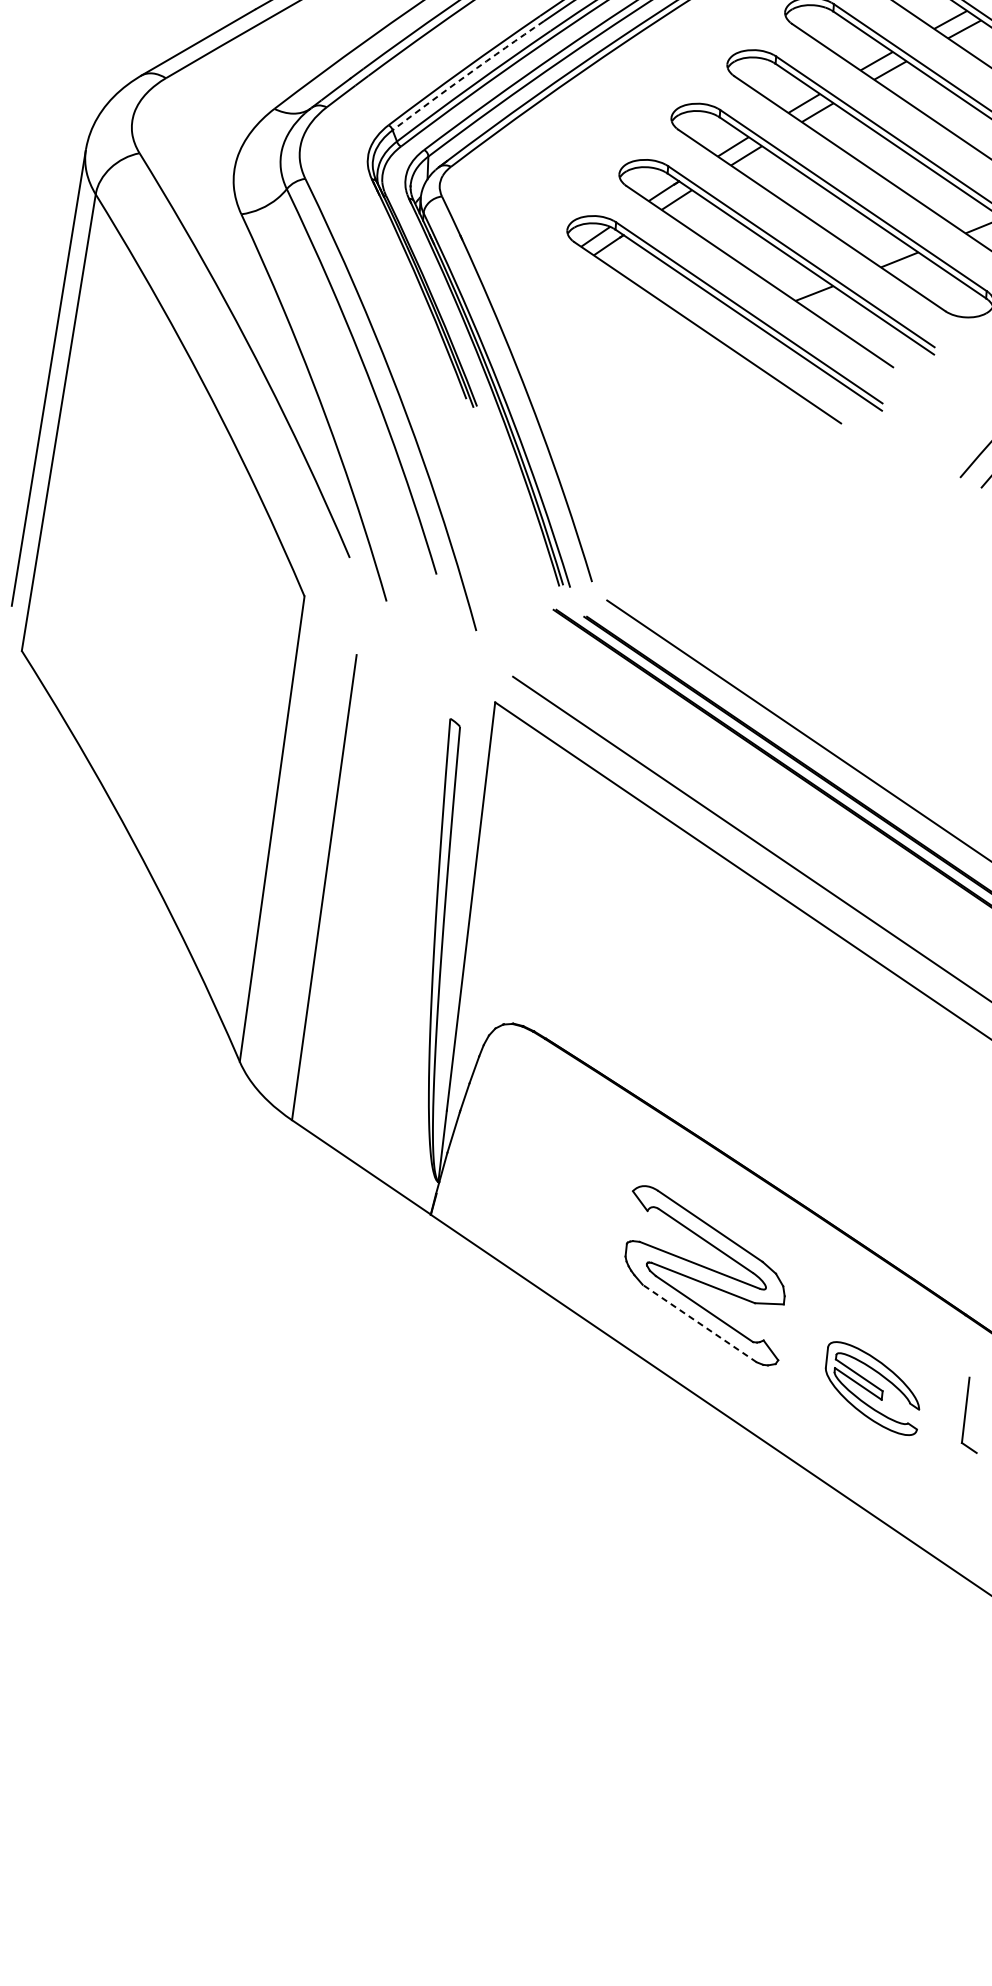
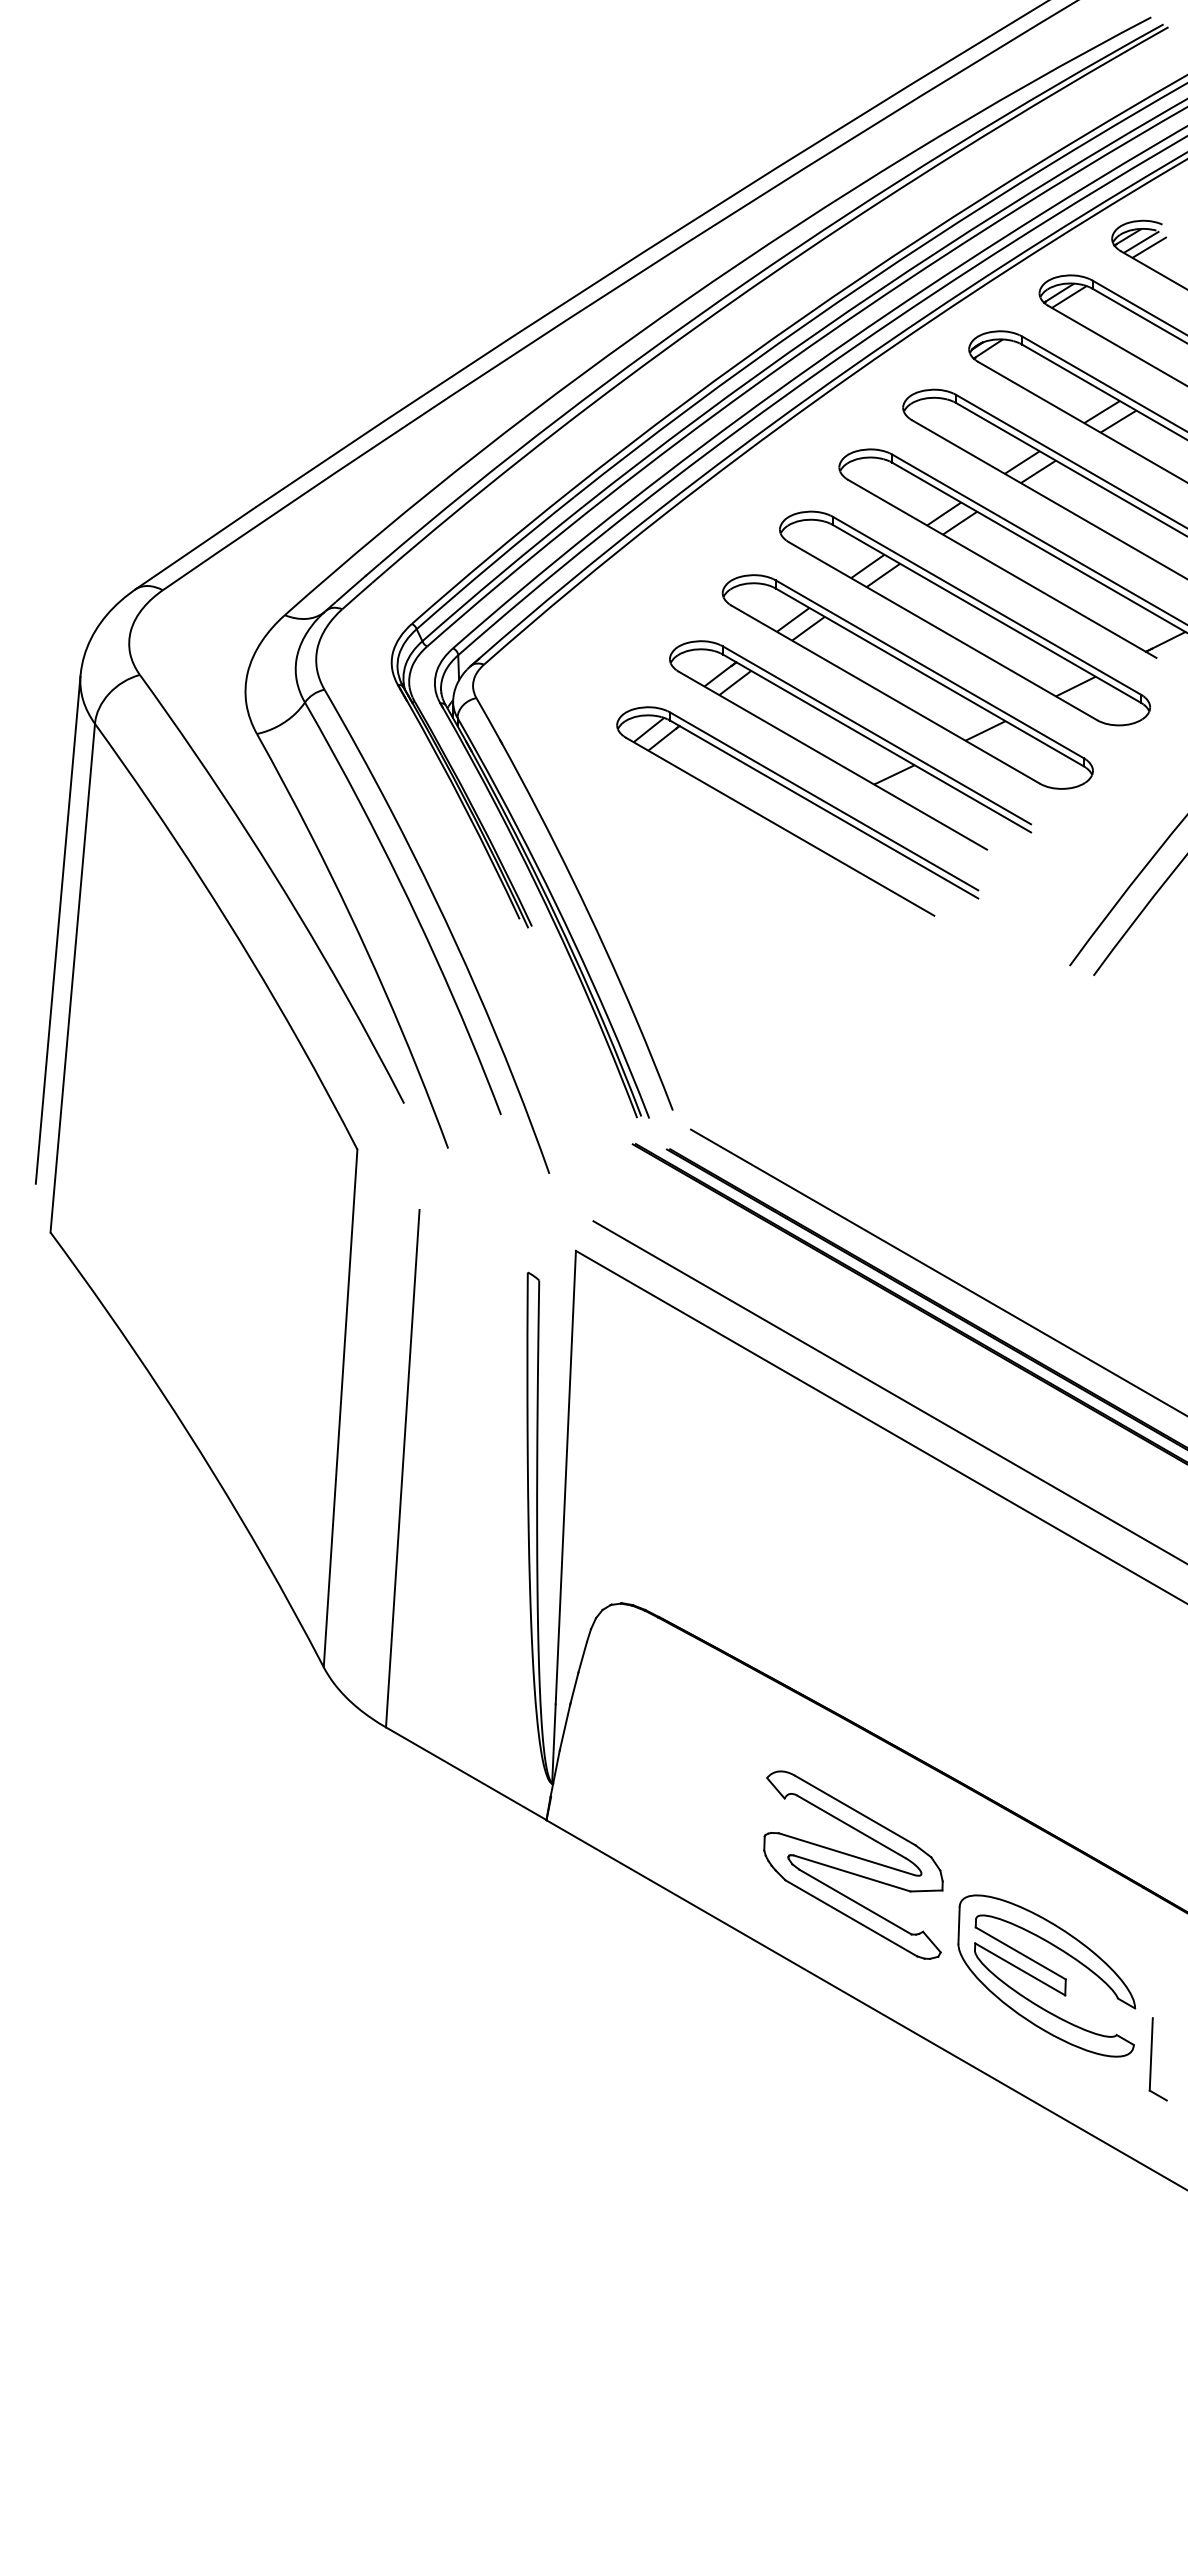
arc: (467, 75) -> (494, 562), dashed -> solid
line: (698, 1323) -> (850, 1918), dashed -> solid
part: (872, 1388) -> (1046, 1975), size x1.67
part: (970, 1415) -> (1157, 2059), moved

